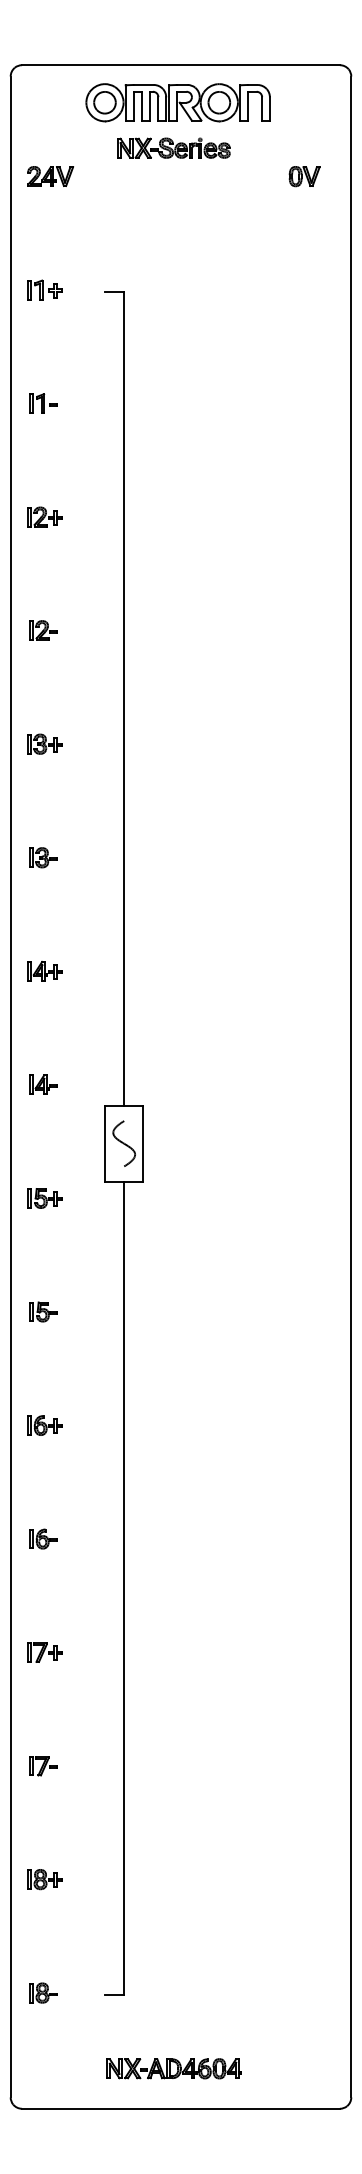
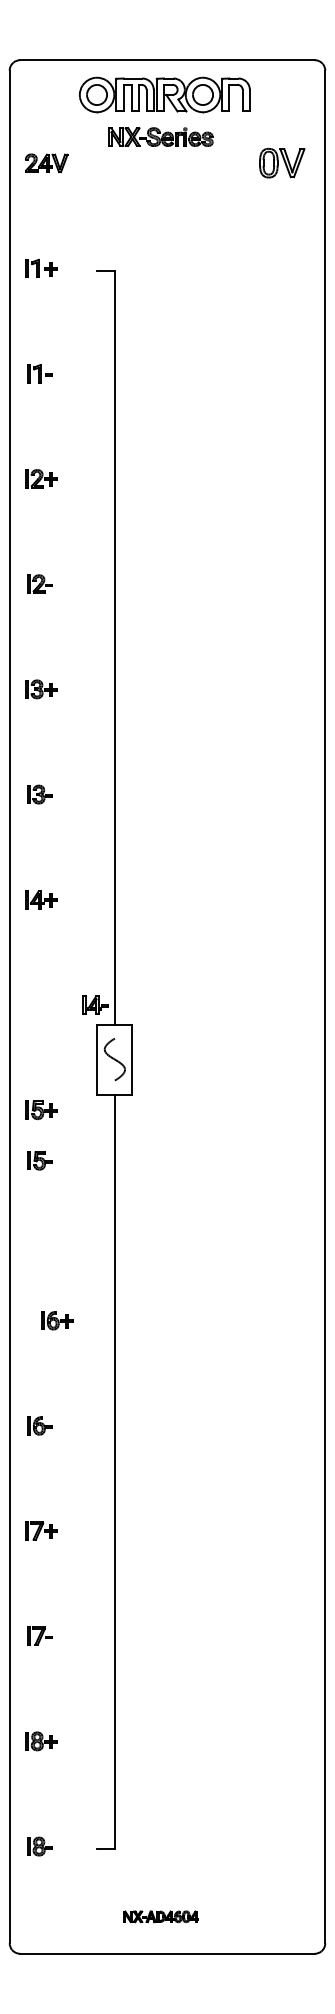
part: (304, 176) -> (281, 163), size x1.6
part: (43, 1084) -> (95, 1004), moved
part: (43, 1311) -> (40, 1160), moved
part: (44, 1425) -> (56, 1320), moved
part: (173, 2068) -> (160, 1916), size x0.6

